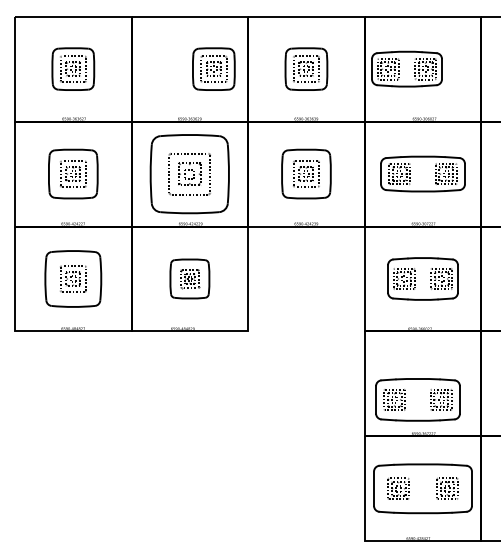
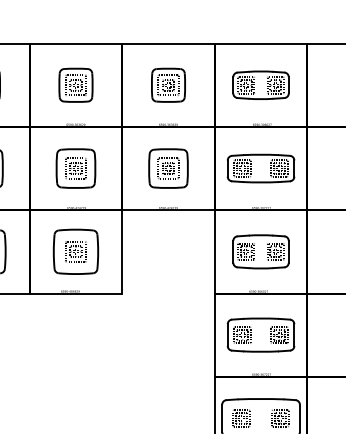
part: (213, 68) -> (75, 84), moved
part: (406, 68) -> (260, 84), moved
part: (189, 173) -> (75, 168), size x0.62
part: (189, 278) -> (75, 251), size x1.43
part: (417, 399) -> (260, 334), moved

